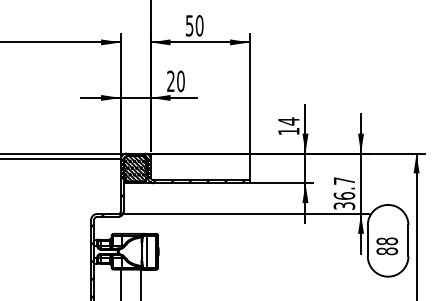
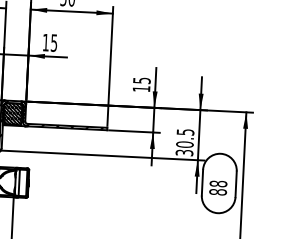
text: (175, 81) -> (49, 42), 20 -> 15
text: (288, 121) -> (141, 80), 14 -> 15
text: (344, 188) -> (185, 138), 36.7 -> 30.5

